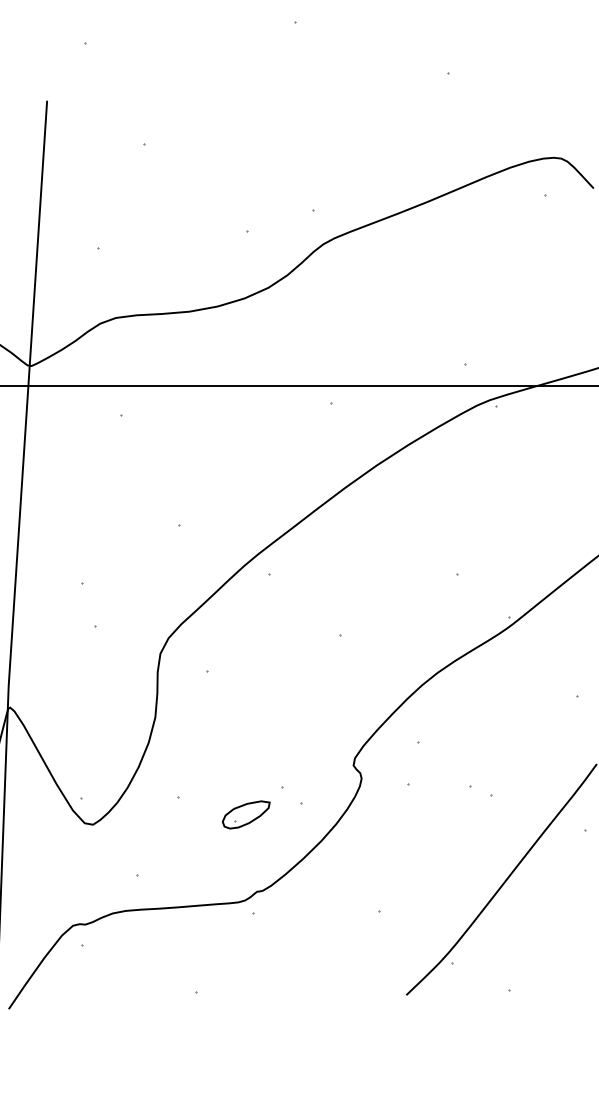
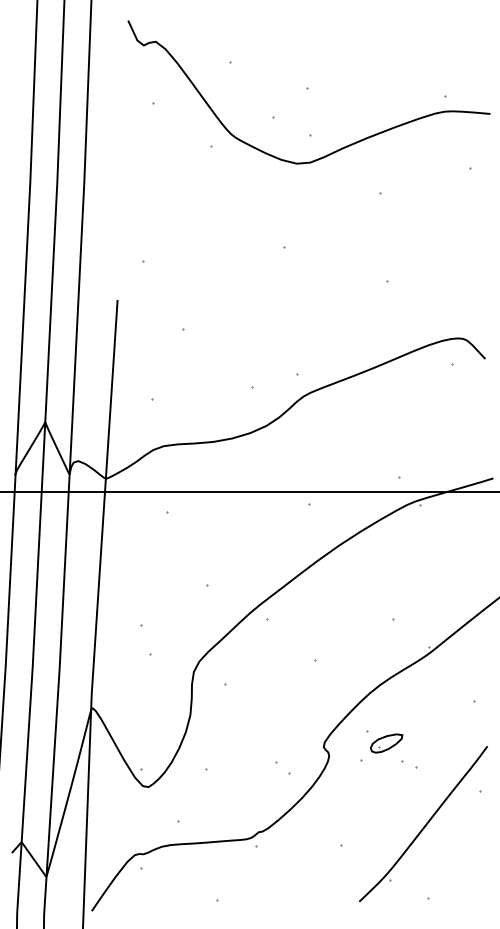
part: (246, 814) -> (386, 743), moved

